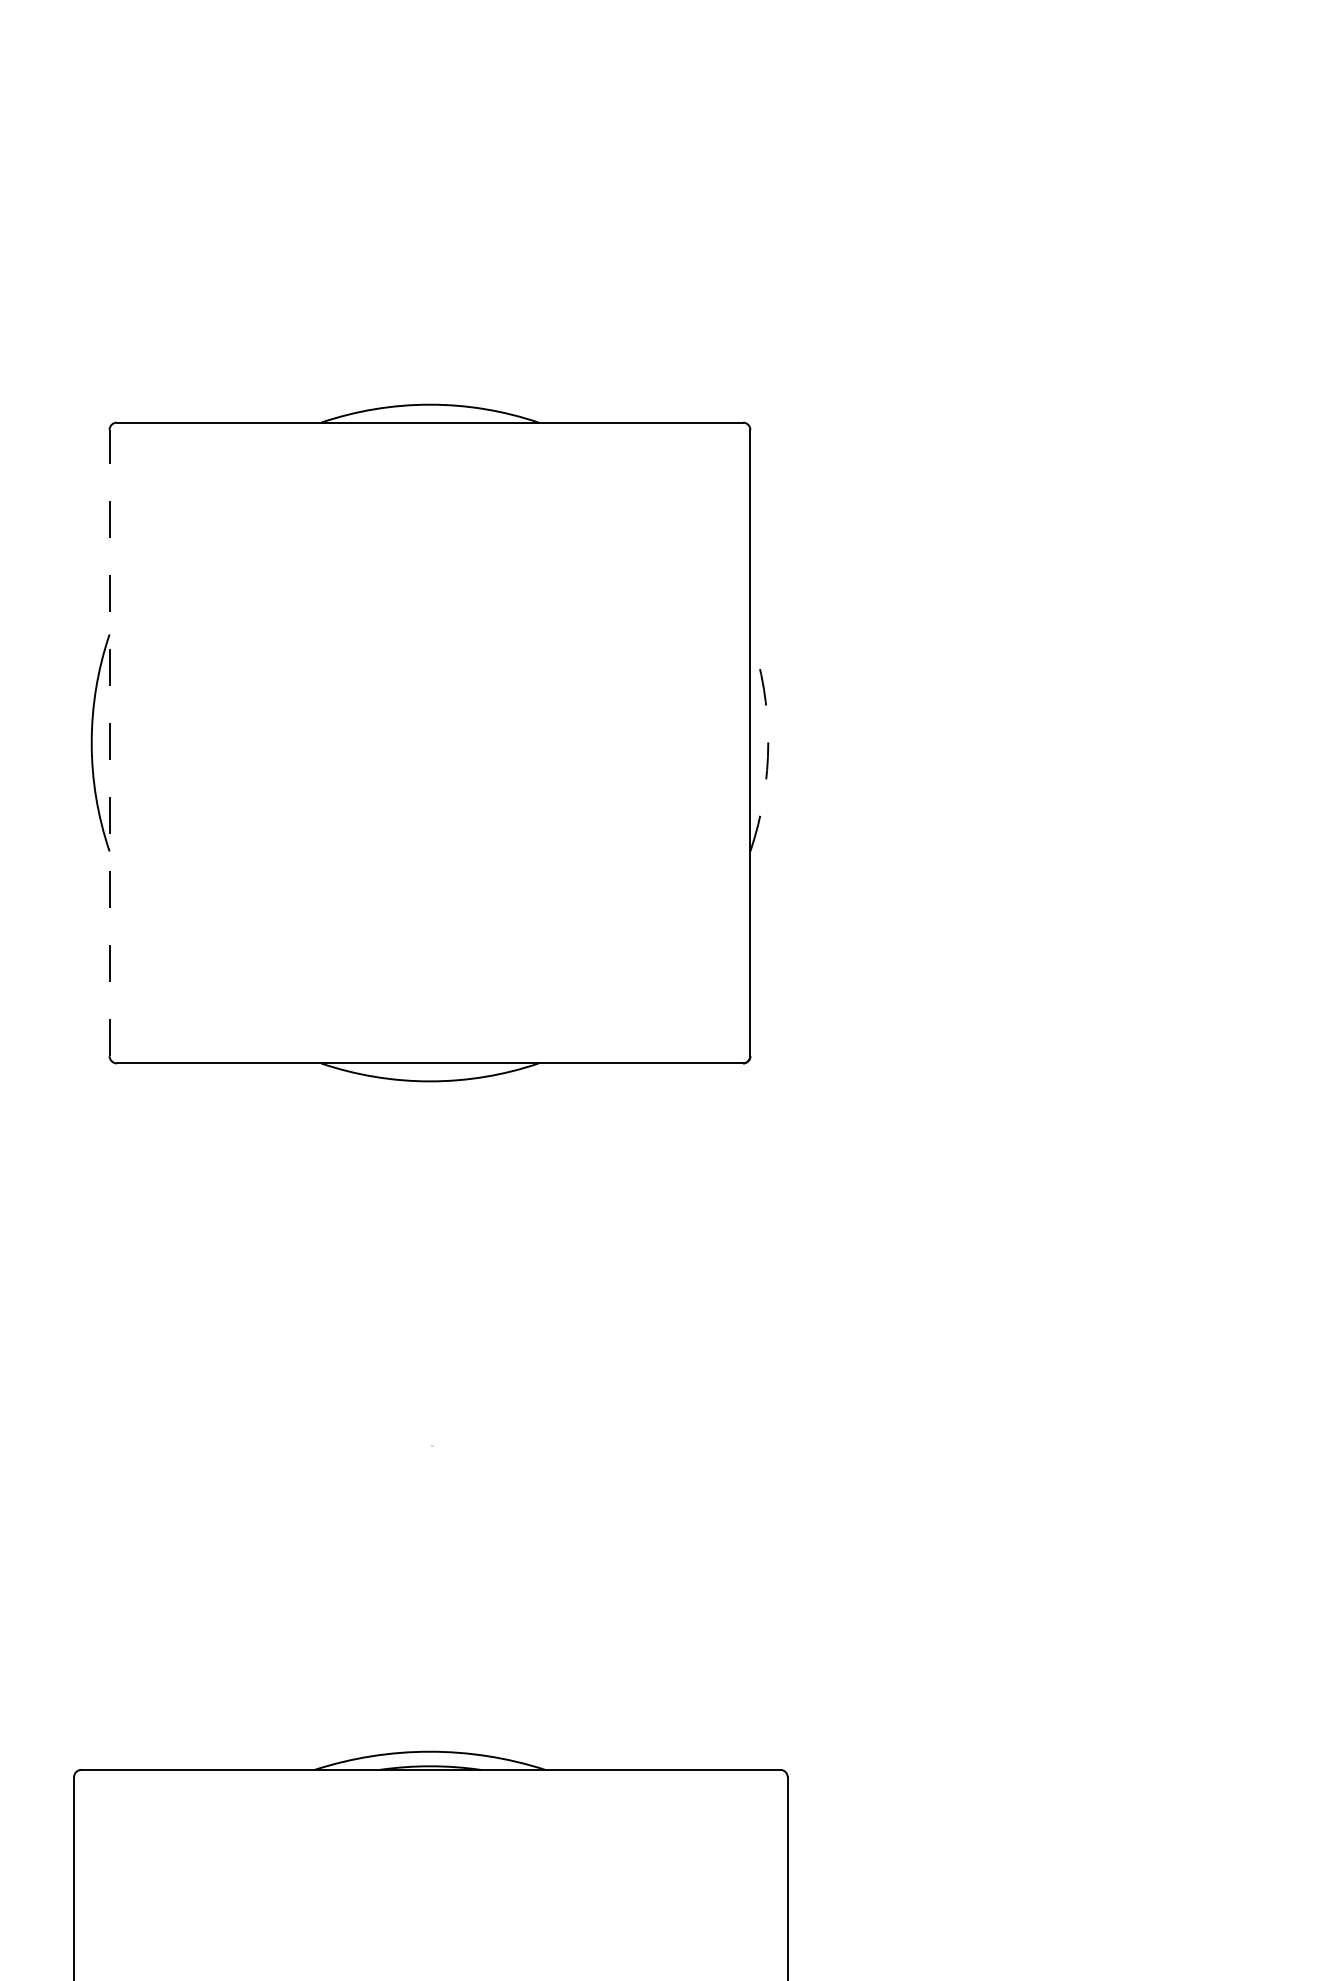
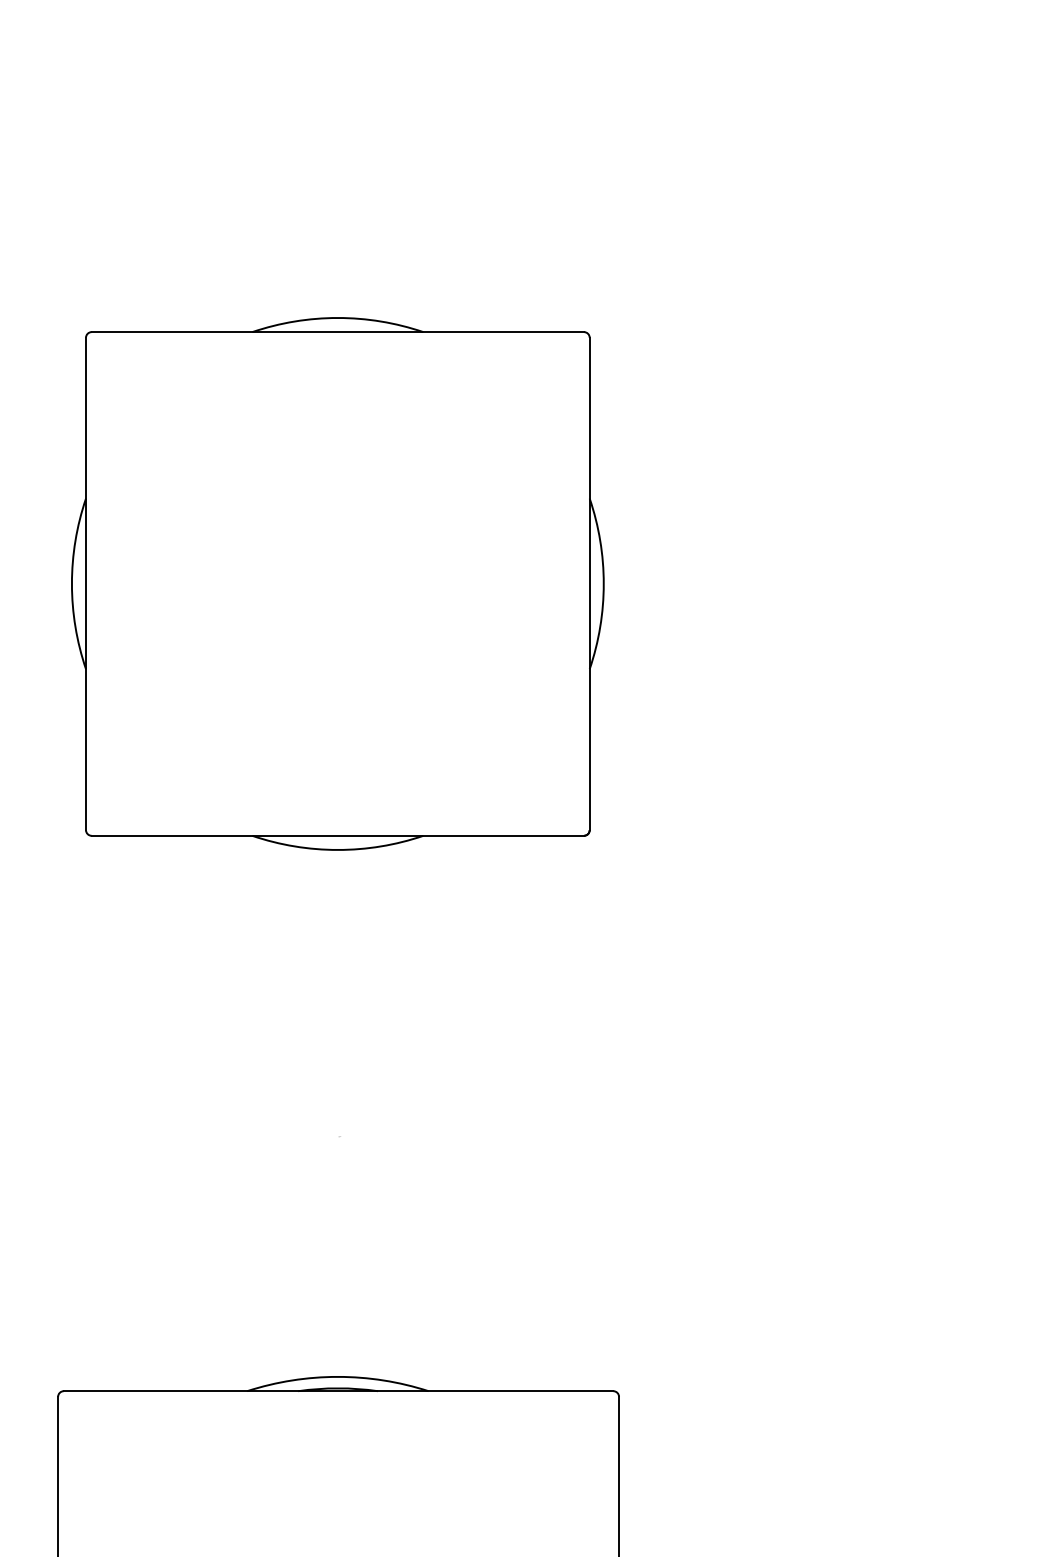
line: (109, 742) -> (85, 583), dashed -> solid
arc: (768, 742) -> (603, 583), dashed -> solid

